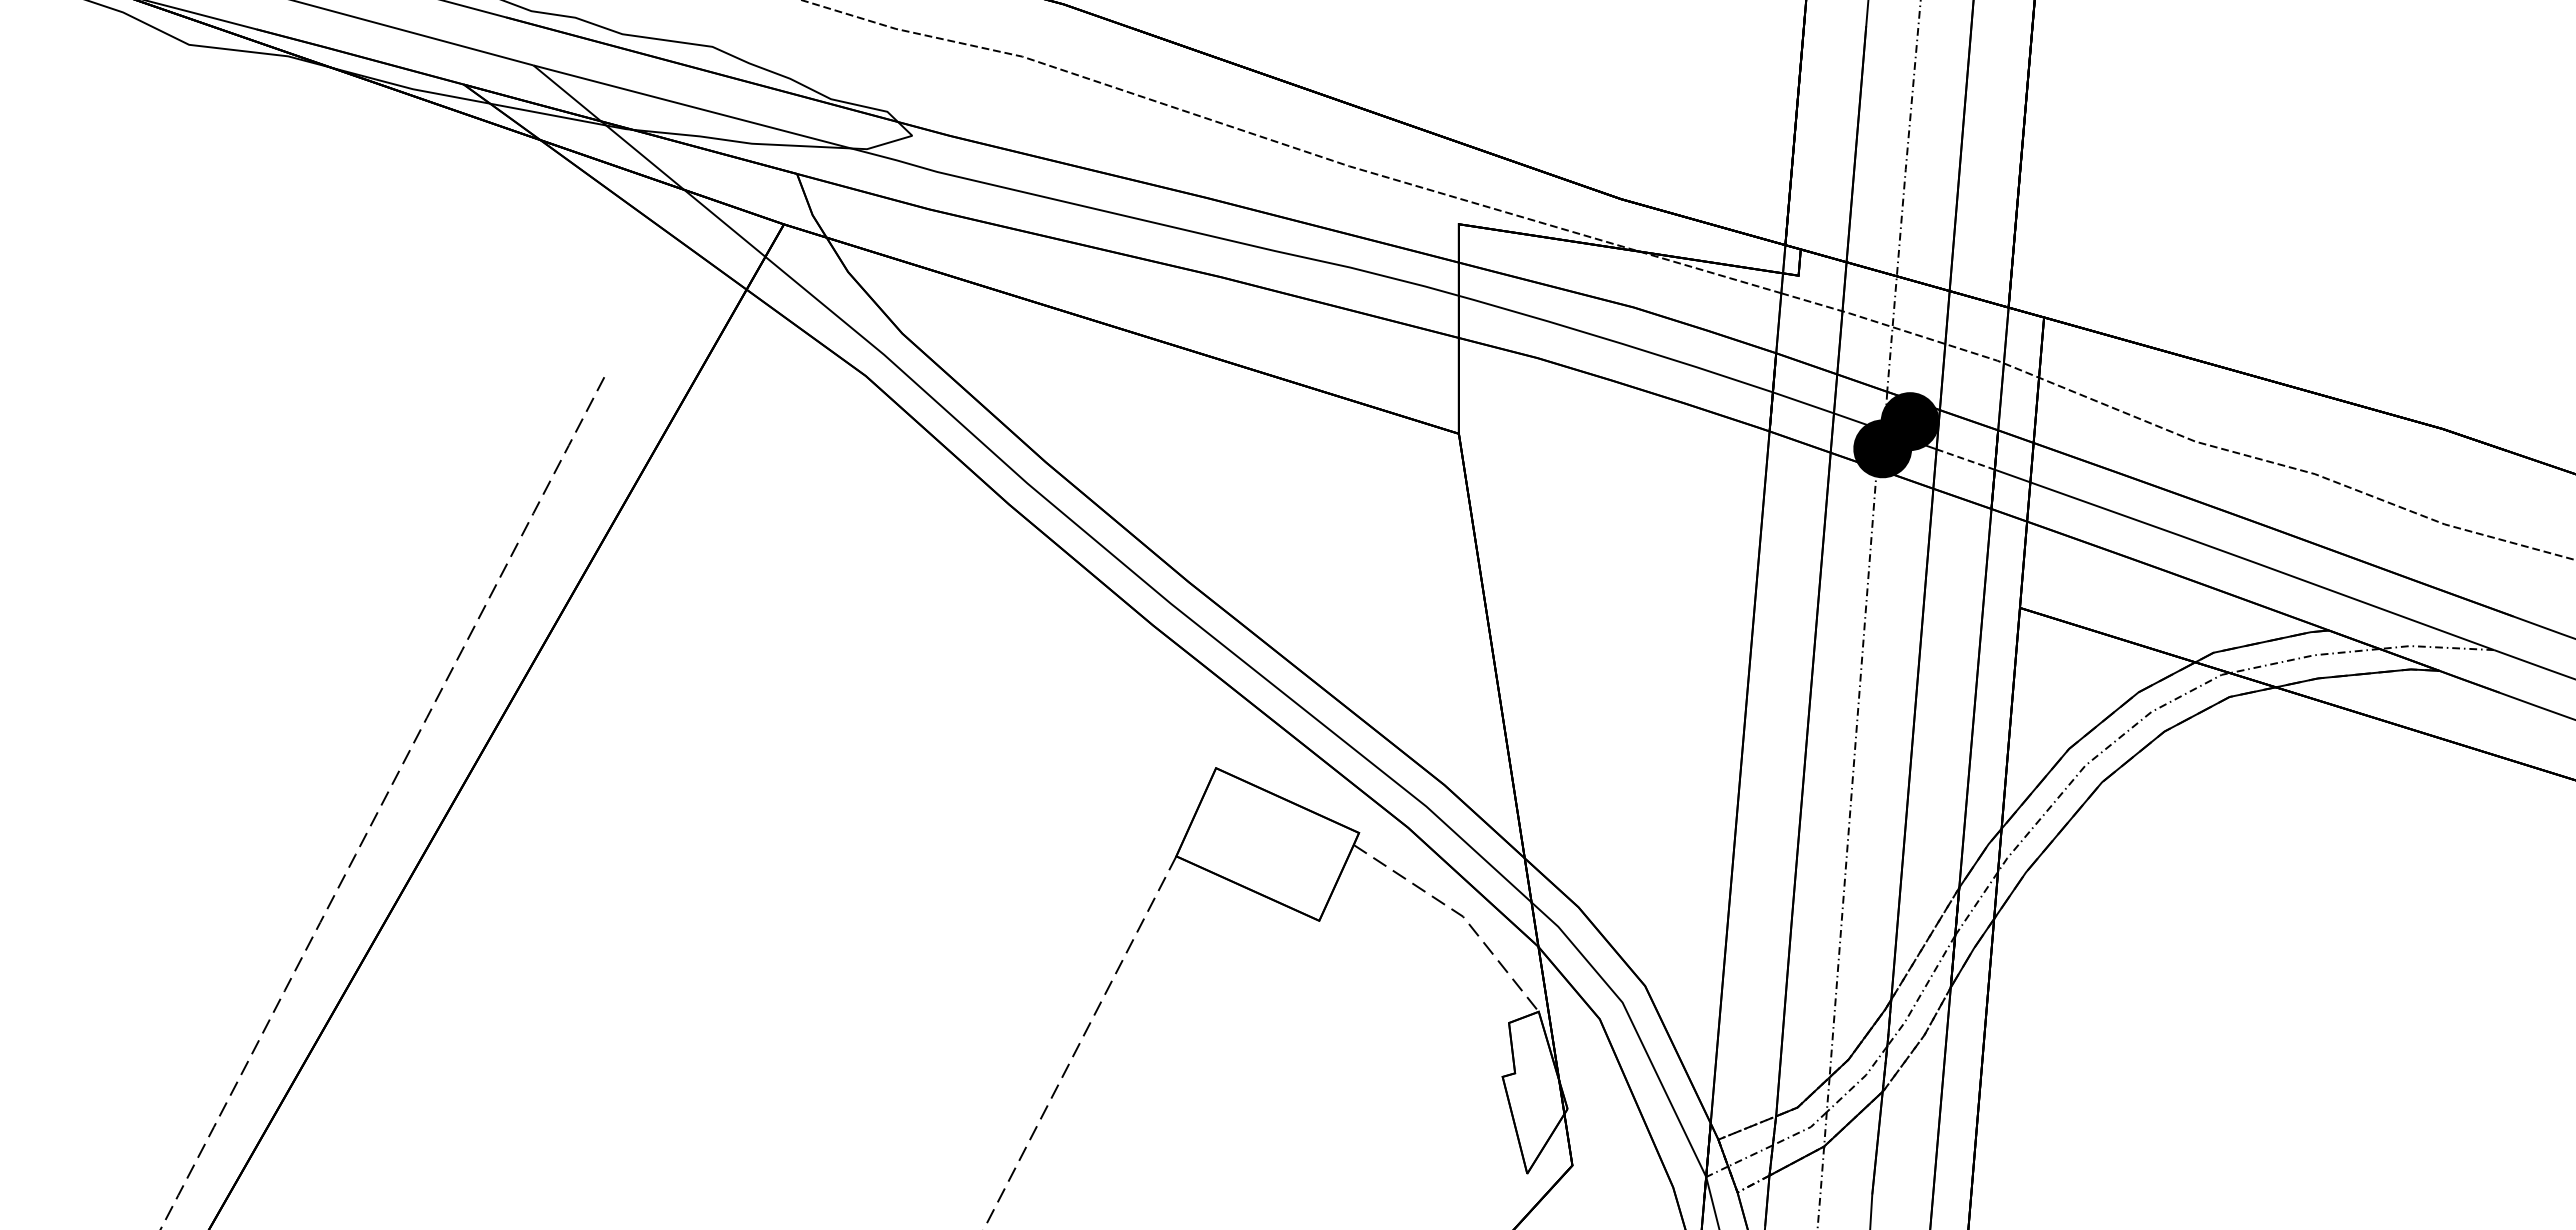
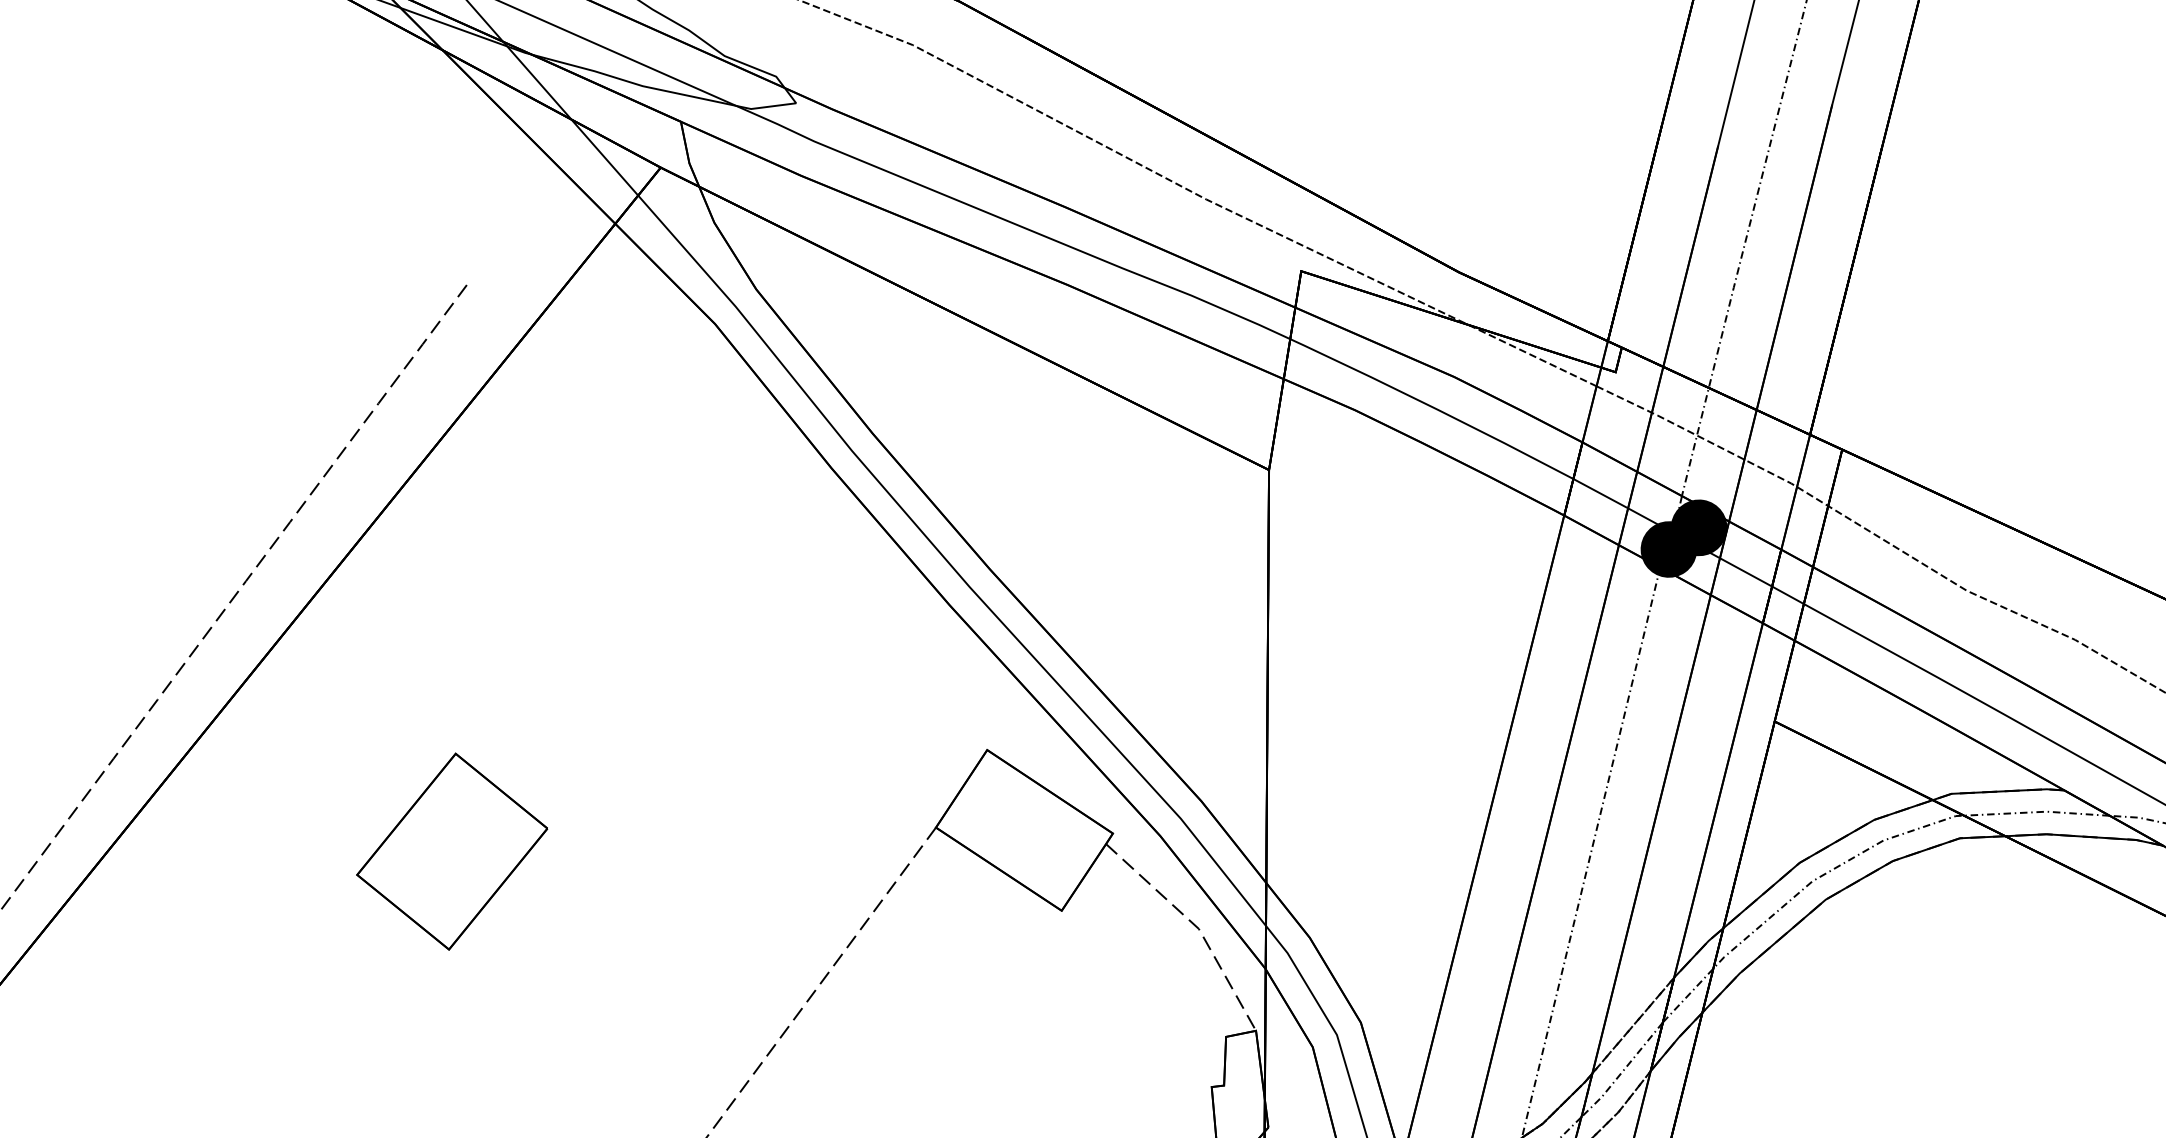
line: (1965, 459) -> (1745, 572), dashed -> solid
part: (683, 961) -> (452, 851), added

